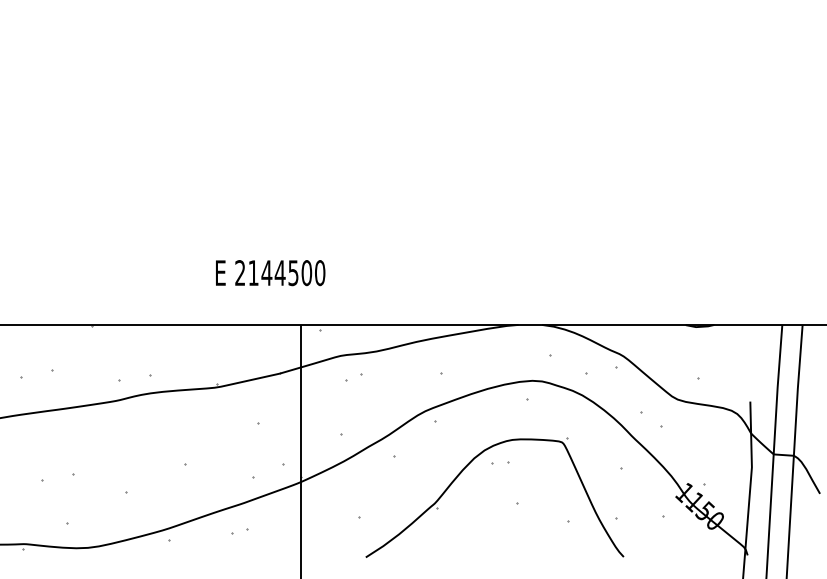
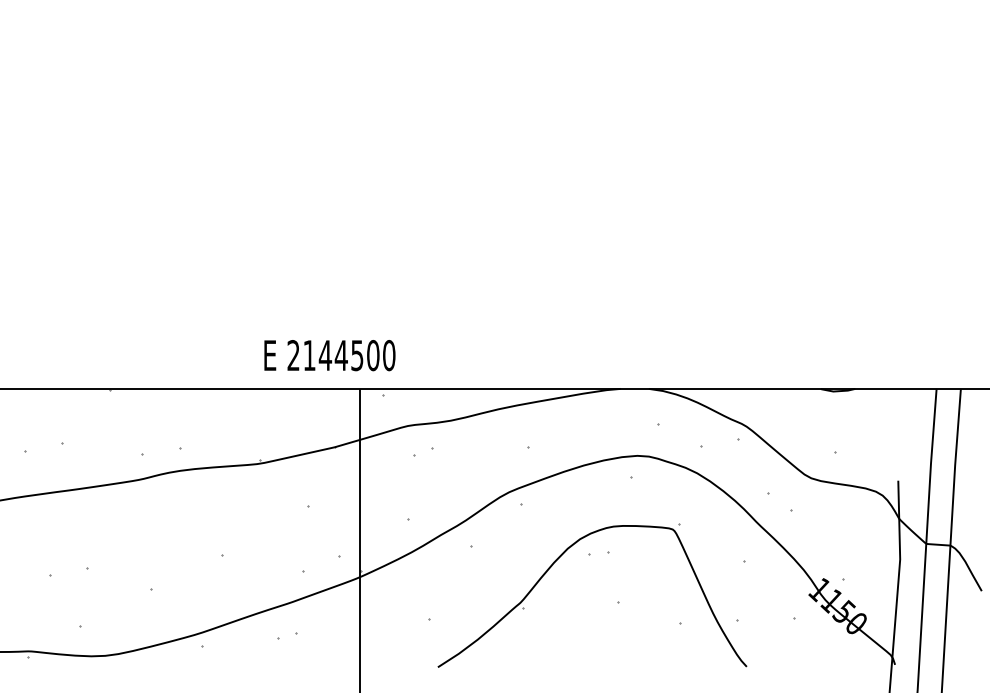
text: (270, 273) -> (329, 356), moved

